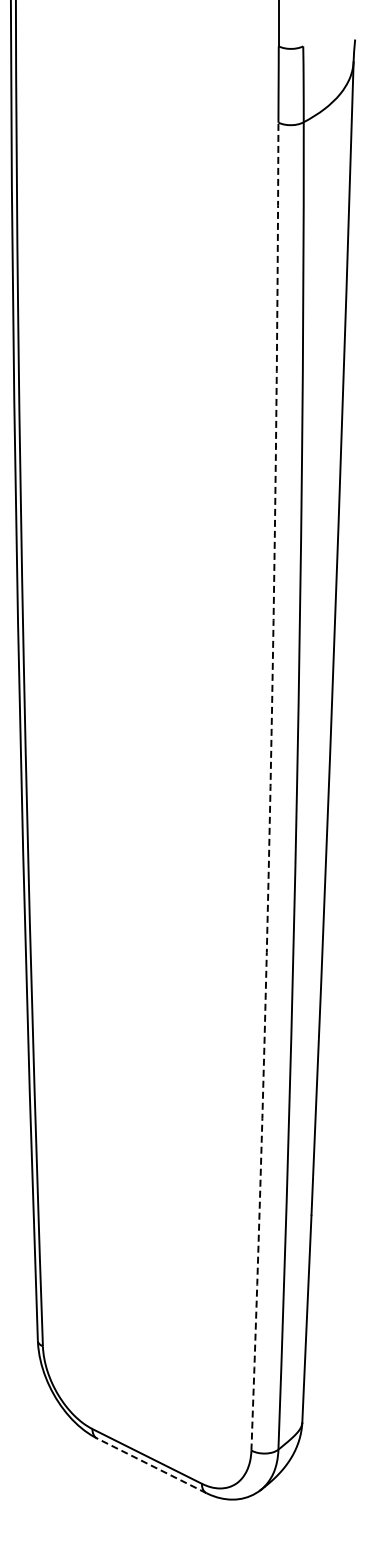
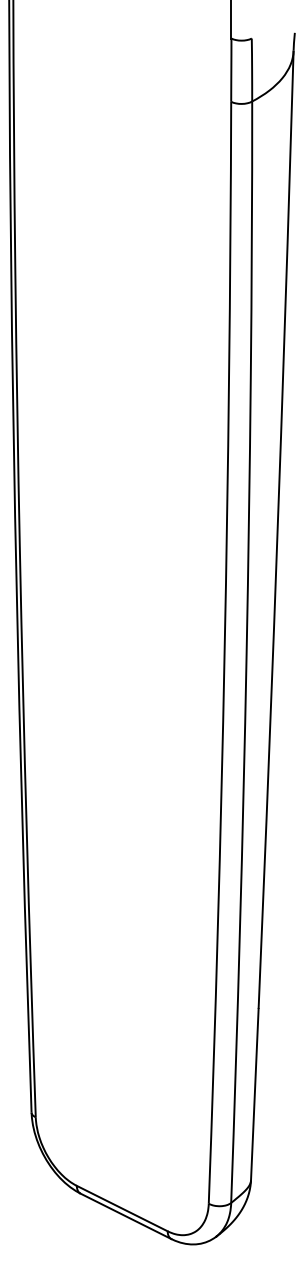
arc: (270, 786) -> (224, 652), dashed -> solid
line: (151, 1465) -> (125, 1216), dashed -> solid

